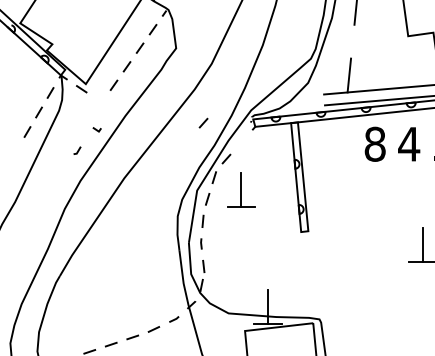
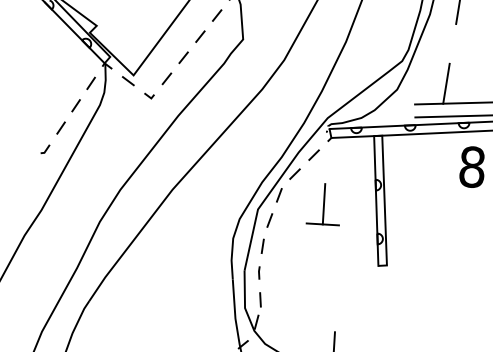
line: (203, 122) -> (314, 154), moved
line: (96, 129) -> (148, 95), moved
line: (77, 150) -> (45, 149), moved
part: (241, 189) -> (324, 203), moved

